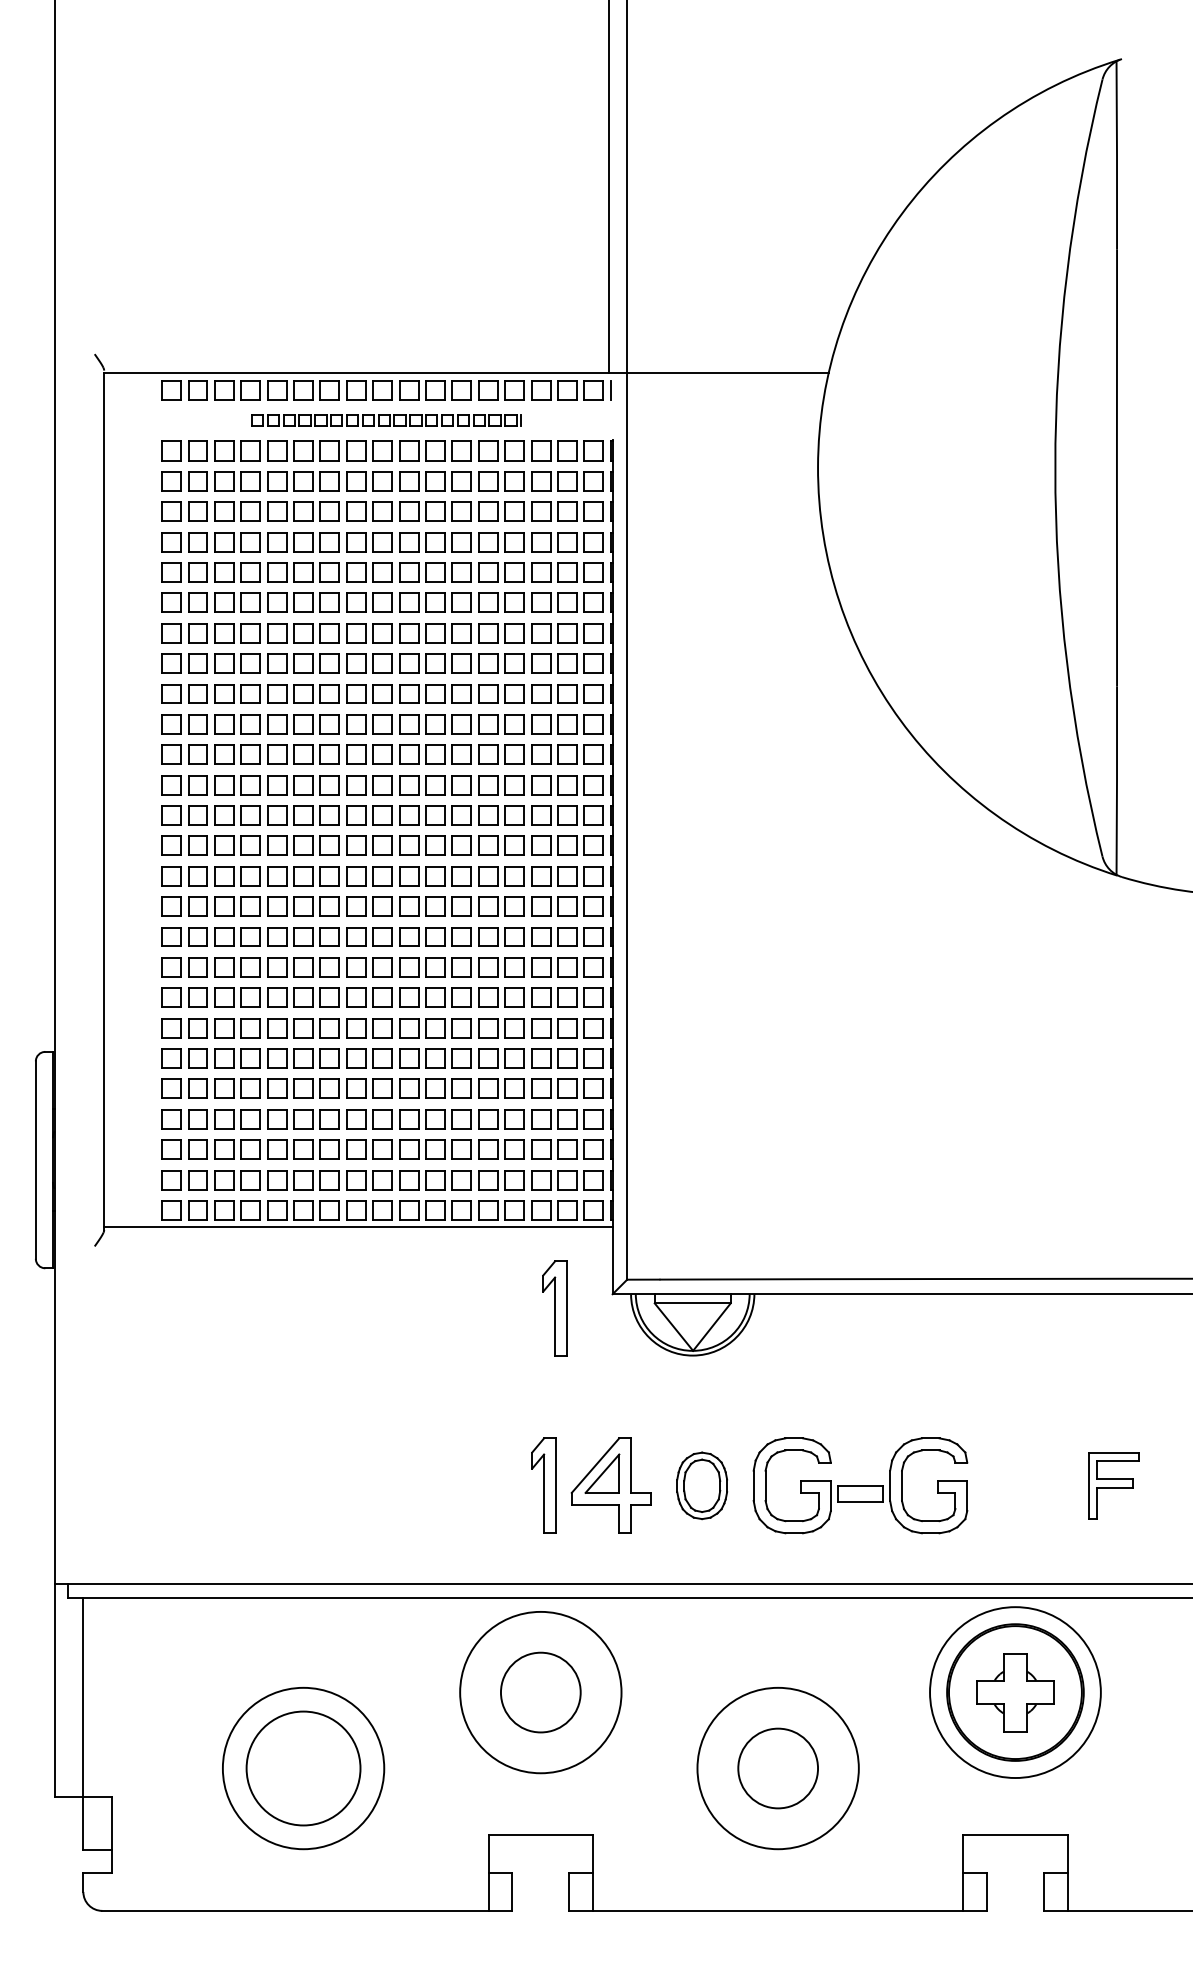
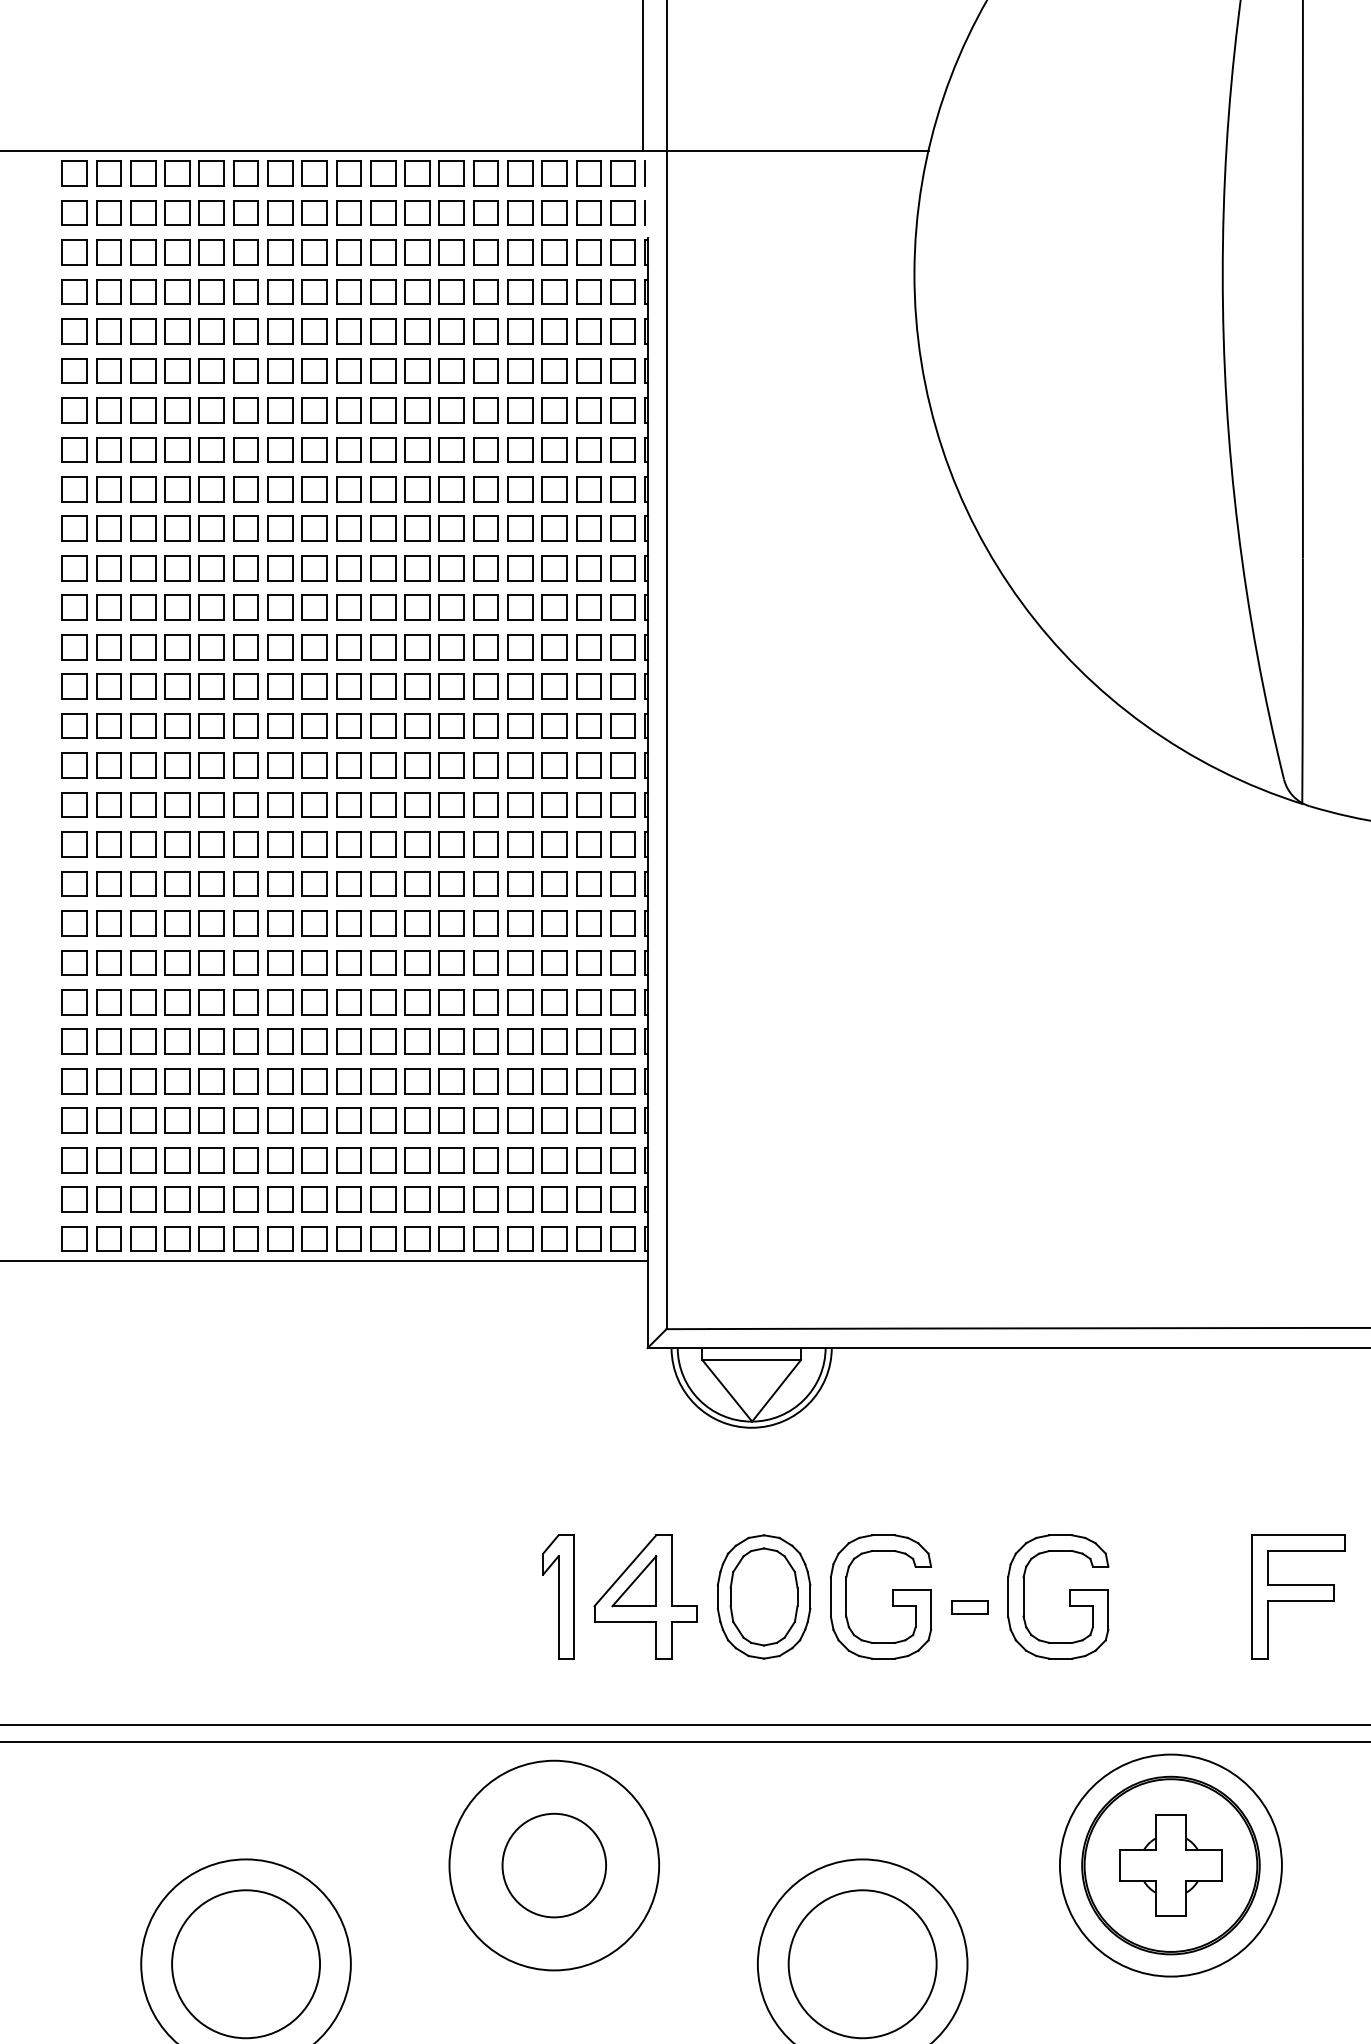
part: (386, 420) -> (353, 212), size x1.67
part: (554, 1308) -> (572, 1366), removed
part: (701, 1485) -> (763, 1596), size x1.43
part: (1113, 1485) -> (1298, 1596), size x1.43
part: (860, 1493) -> (969, 1606), size x0.62
circle: (778, 1768) -> (863, 1964), size x1.43

